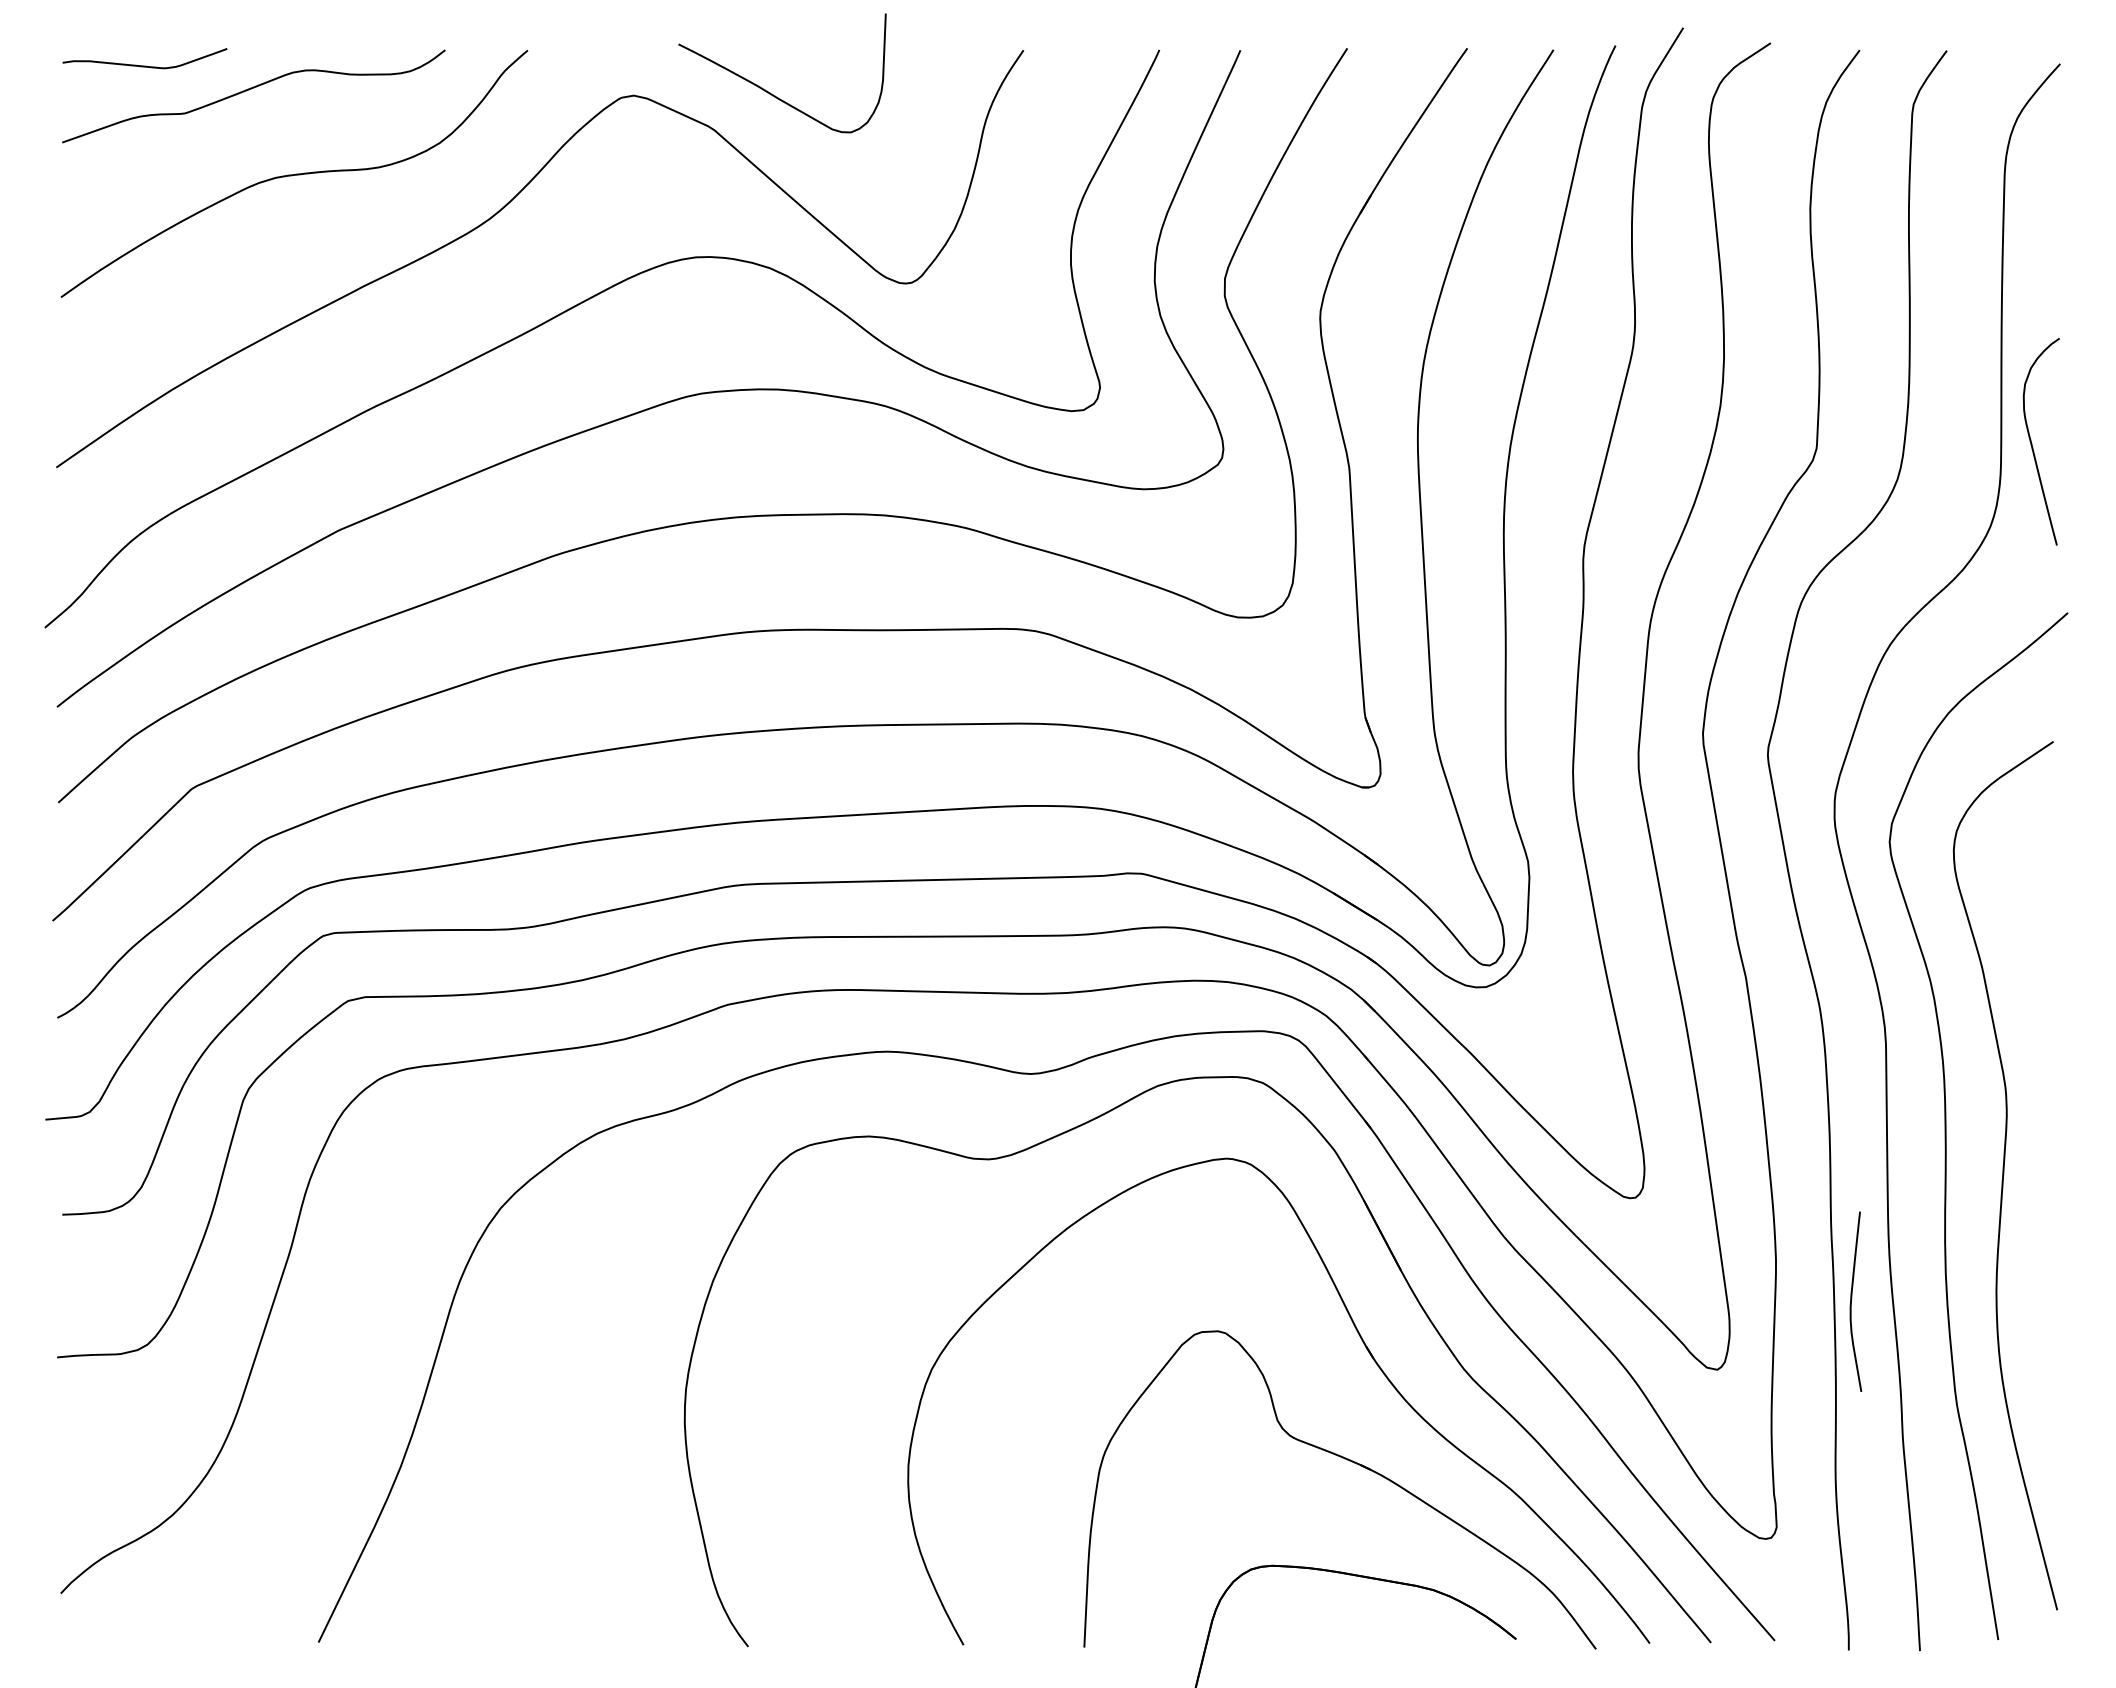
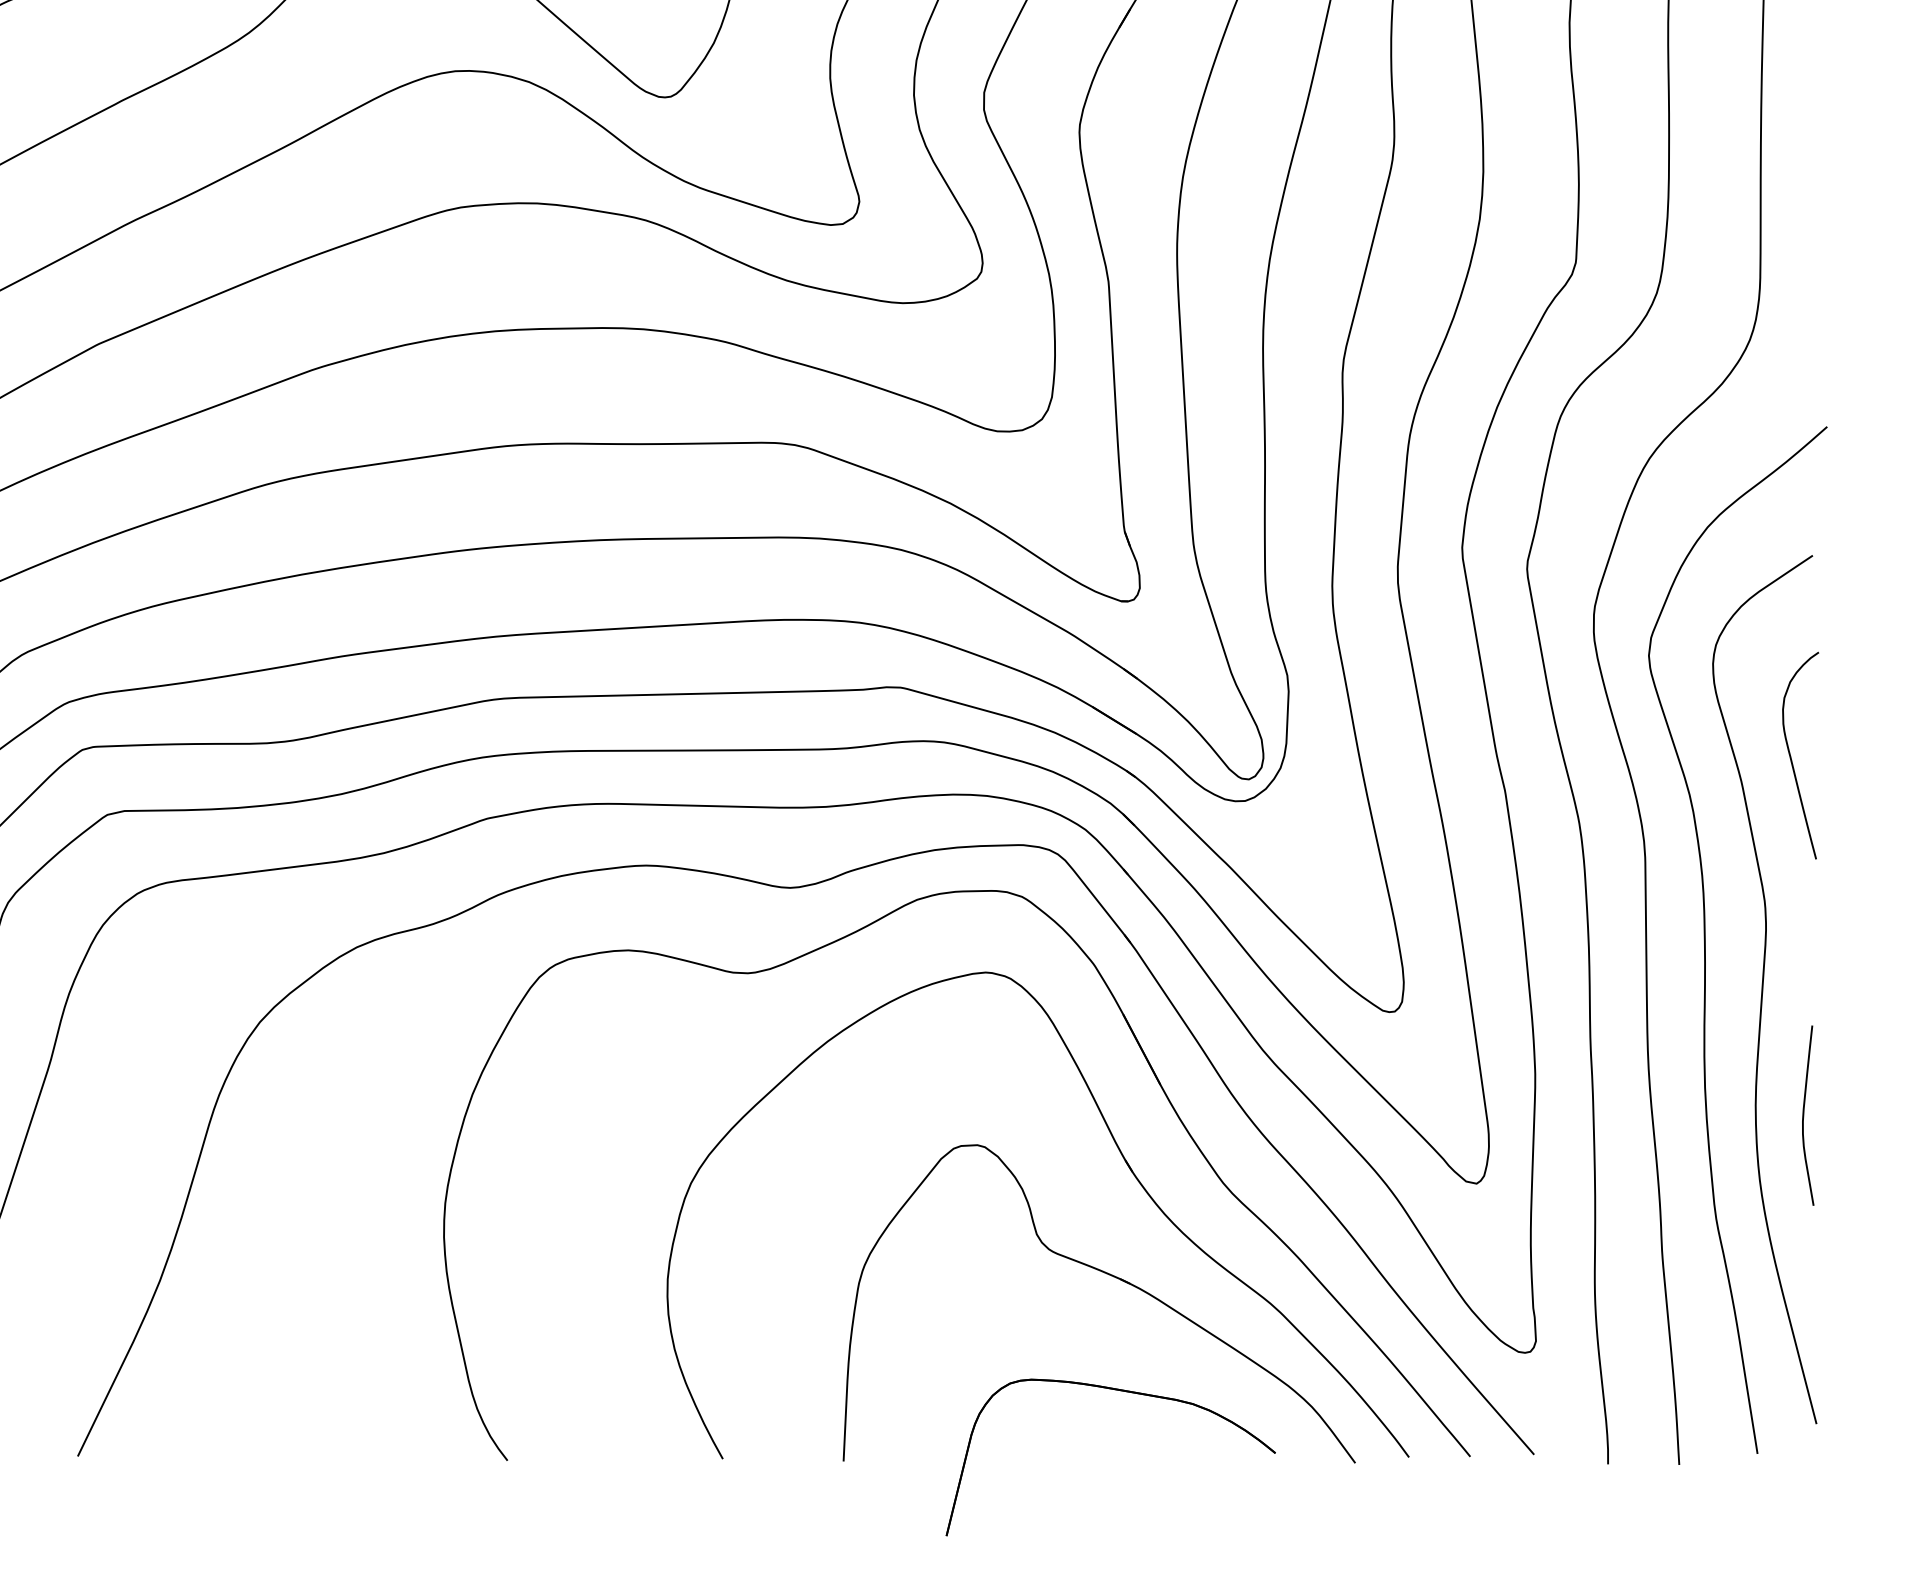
curve: (2032, 443) -> (1791, 757), moved
curve: (1852, 1299) -> (1804, 1113), moved

